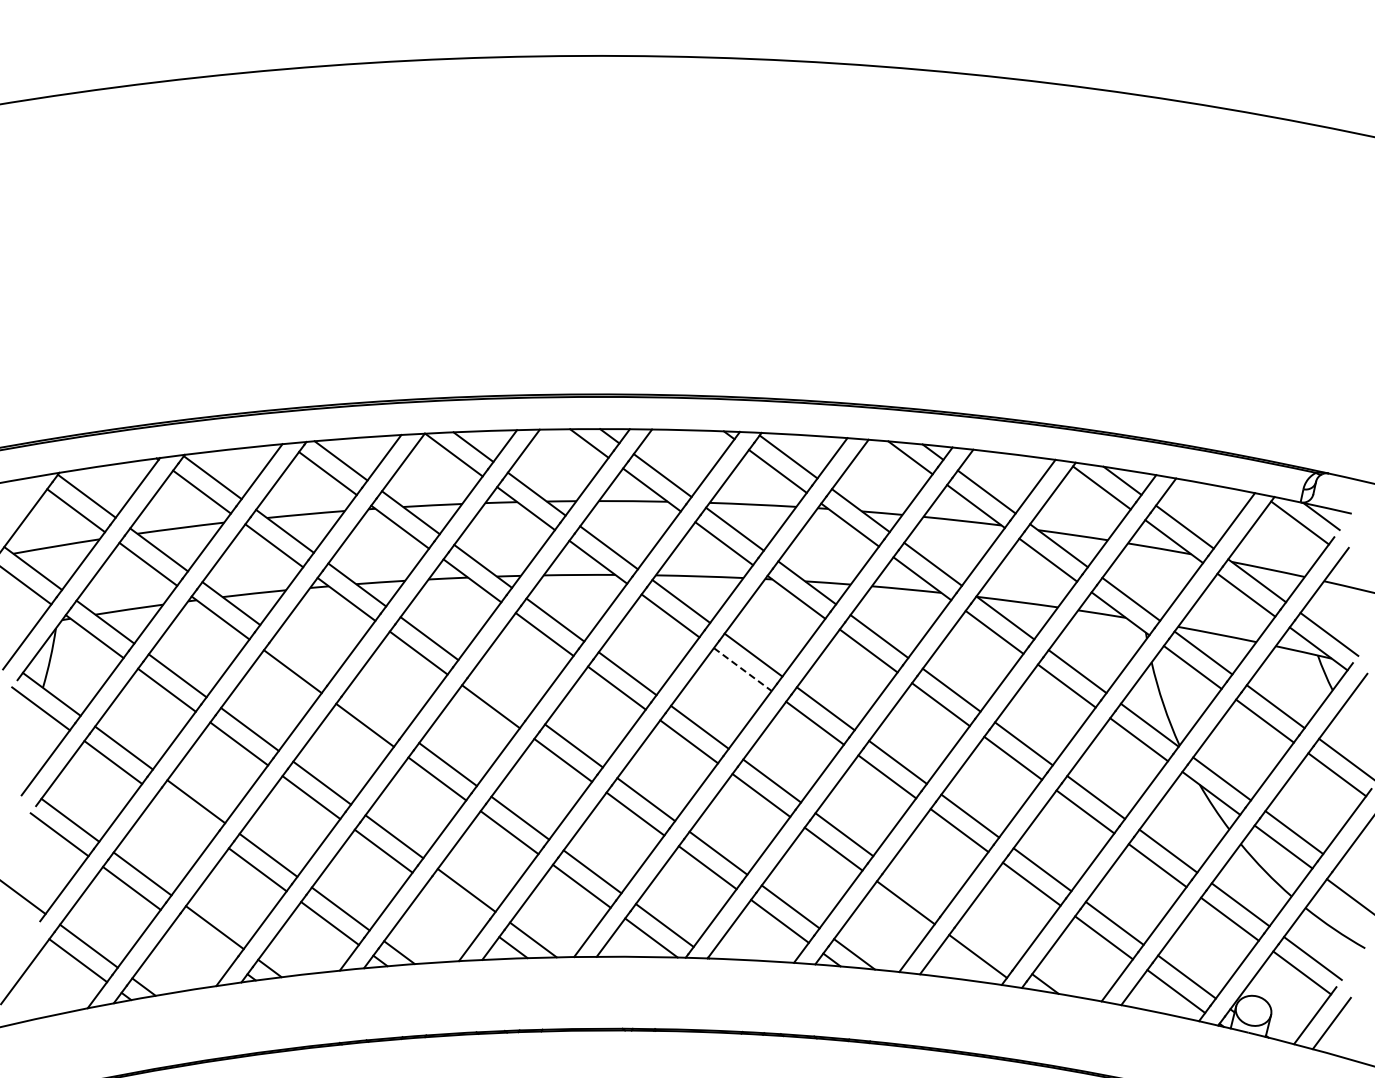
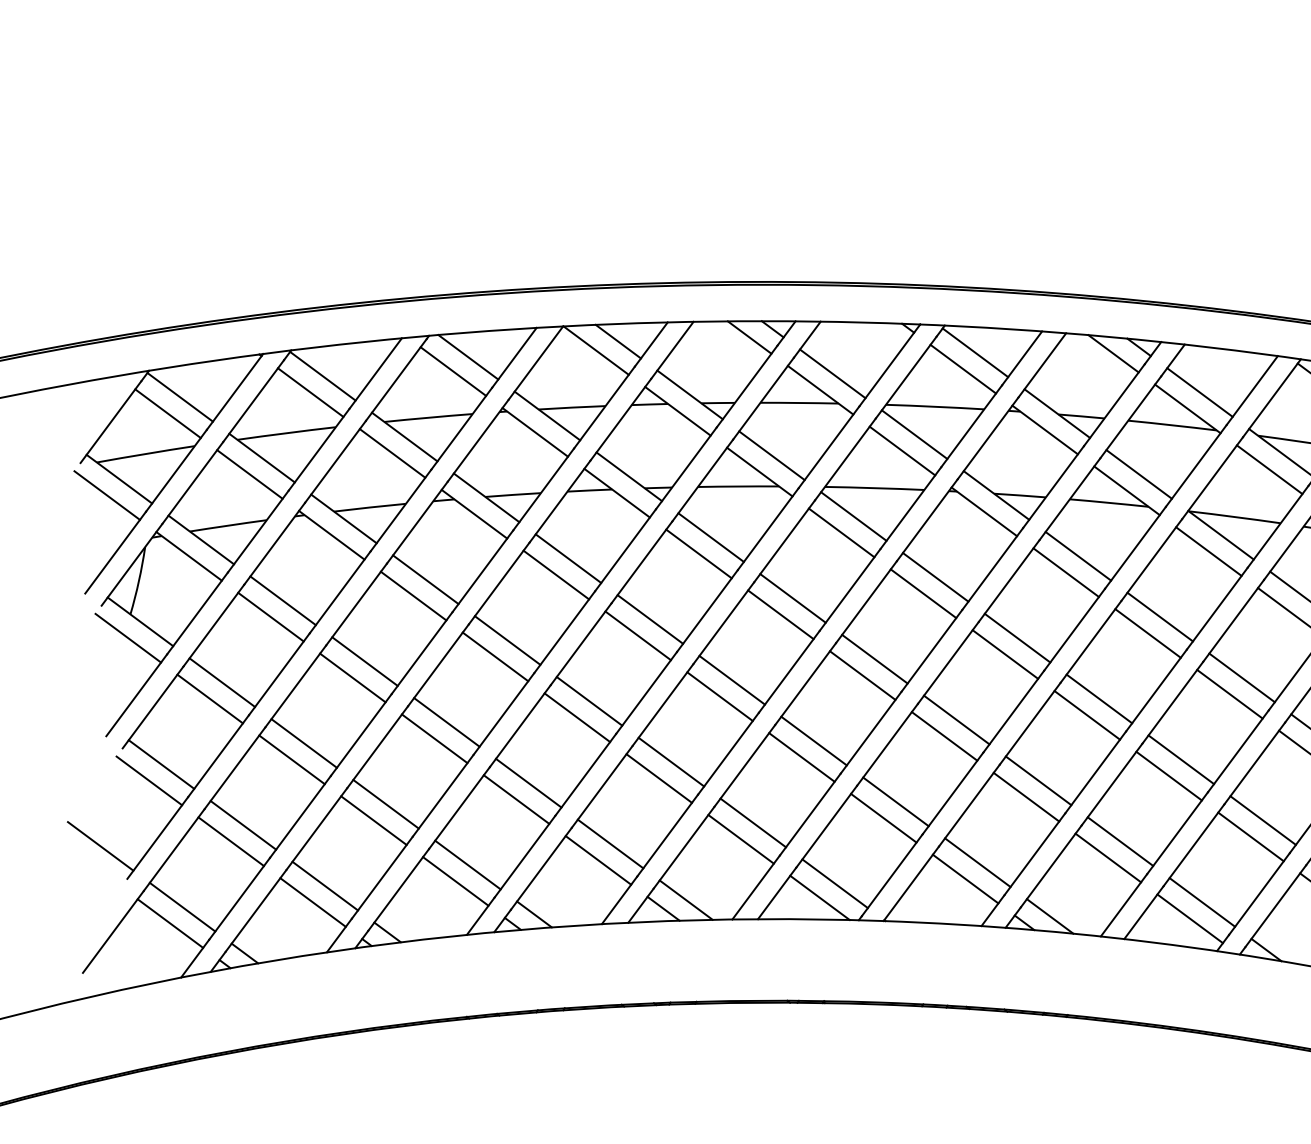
line: (303, 656) -> (425, 578), added
line: (742, 669) -> (923, 593), dashed -> solid
line: (501, 691) -> (650, 618), added
line: (375, 710) -> (507, 640), added
line: (185, 815) -> (291, 759), added
line: (916, 887) -> (1120, 840), added
line: (455, 904) -> (597, 859), added
line: (204, 941) -> (313, 901), added
line: (988, 941) -> (1201, 901), added

